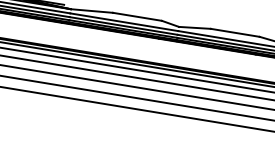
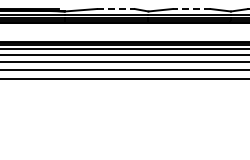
line: (136, 17) -> (115, 9), solid -> dashed
line: (235, 33) -> (191, 9), solid -> dashed

